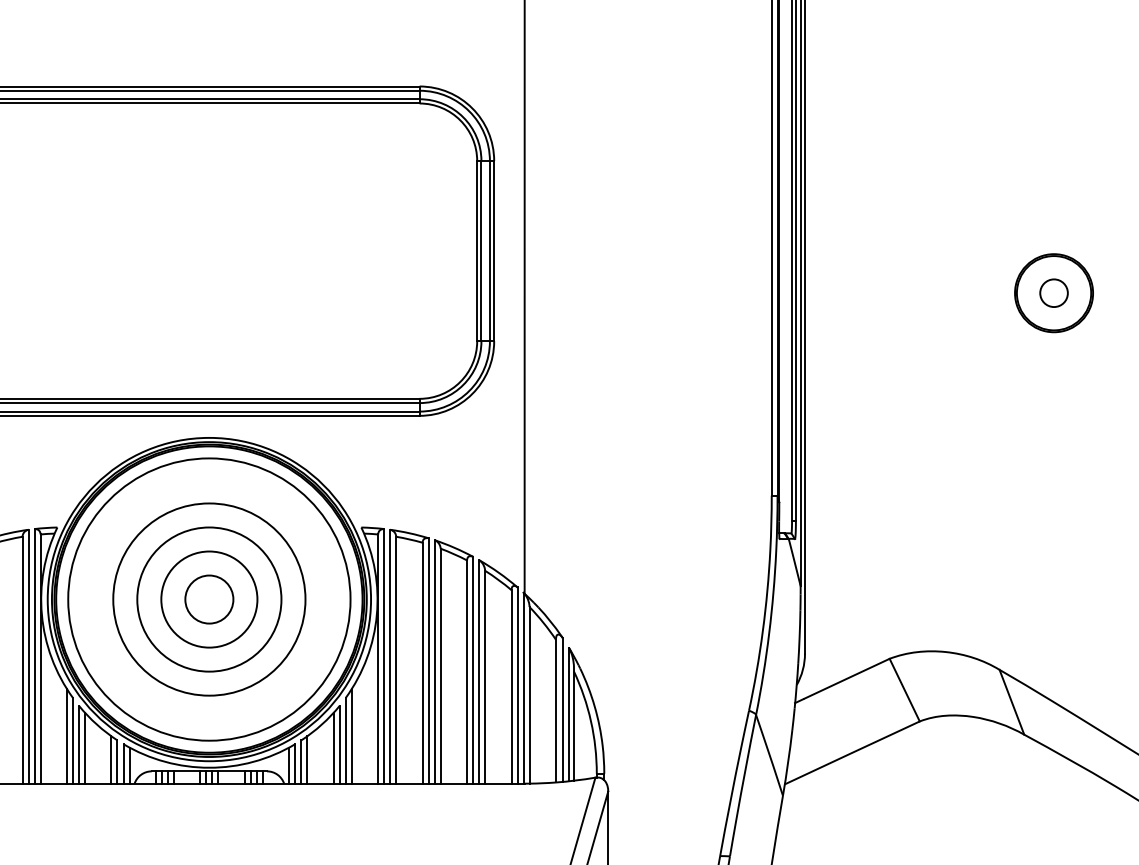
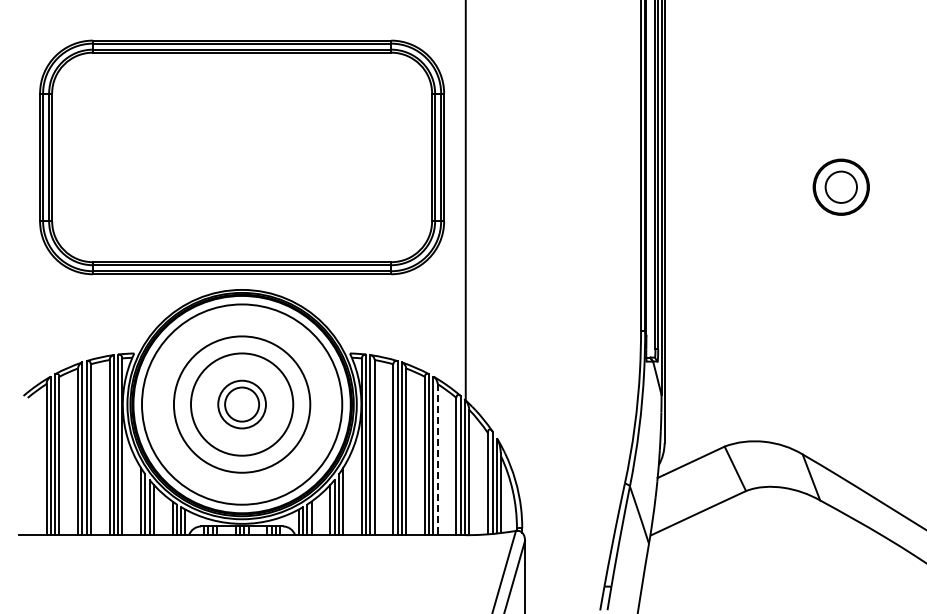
circle: (1054, 293) -> (841, 187), size x1.6
circle: (209, 599) -> (242, 404), size x0.7
line: (484, 676) -> (437, 459), solid -> dashed

